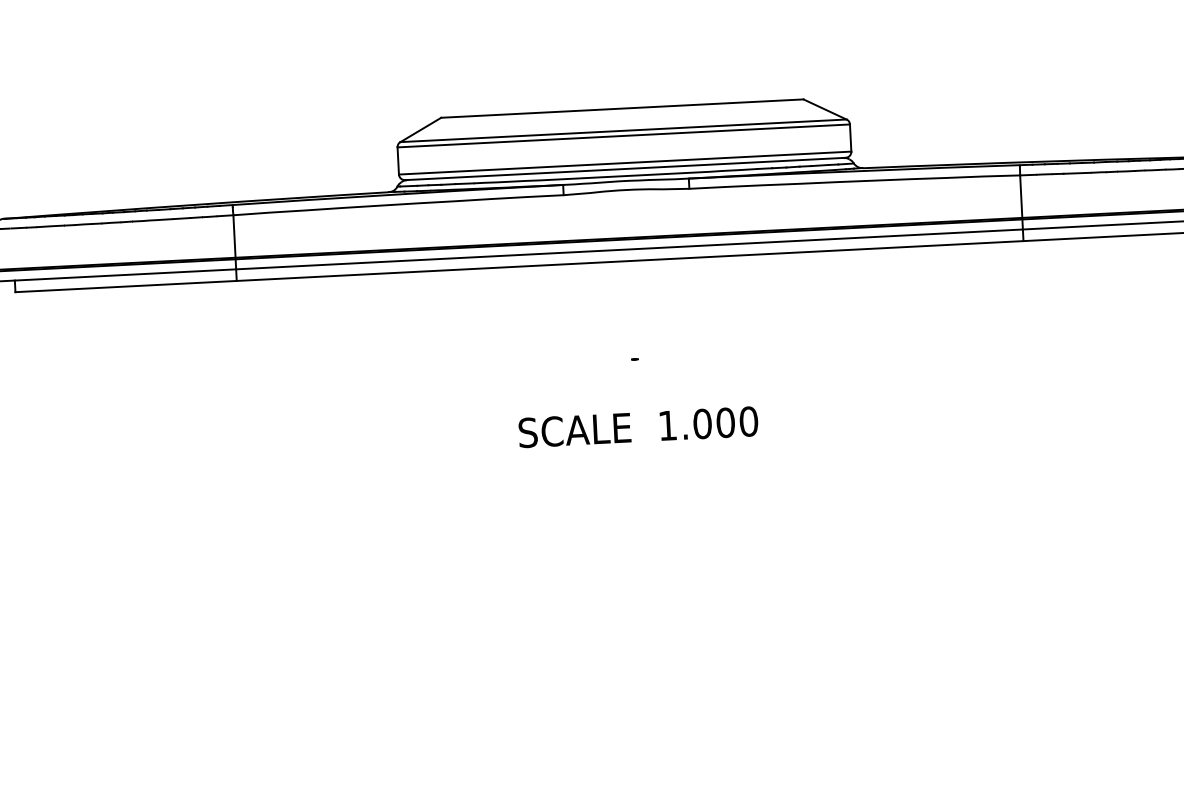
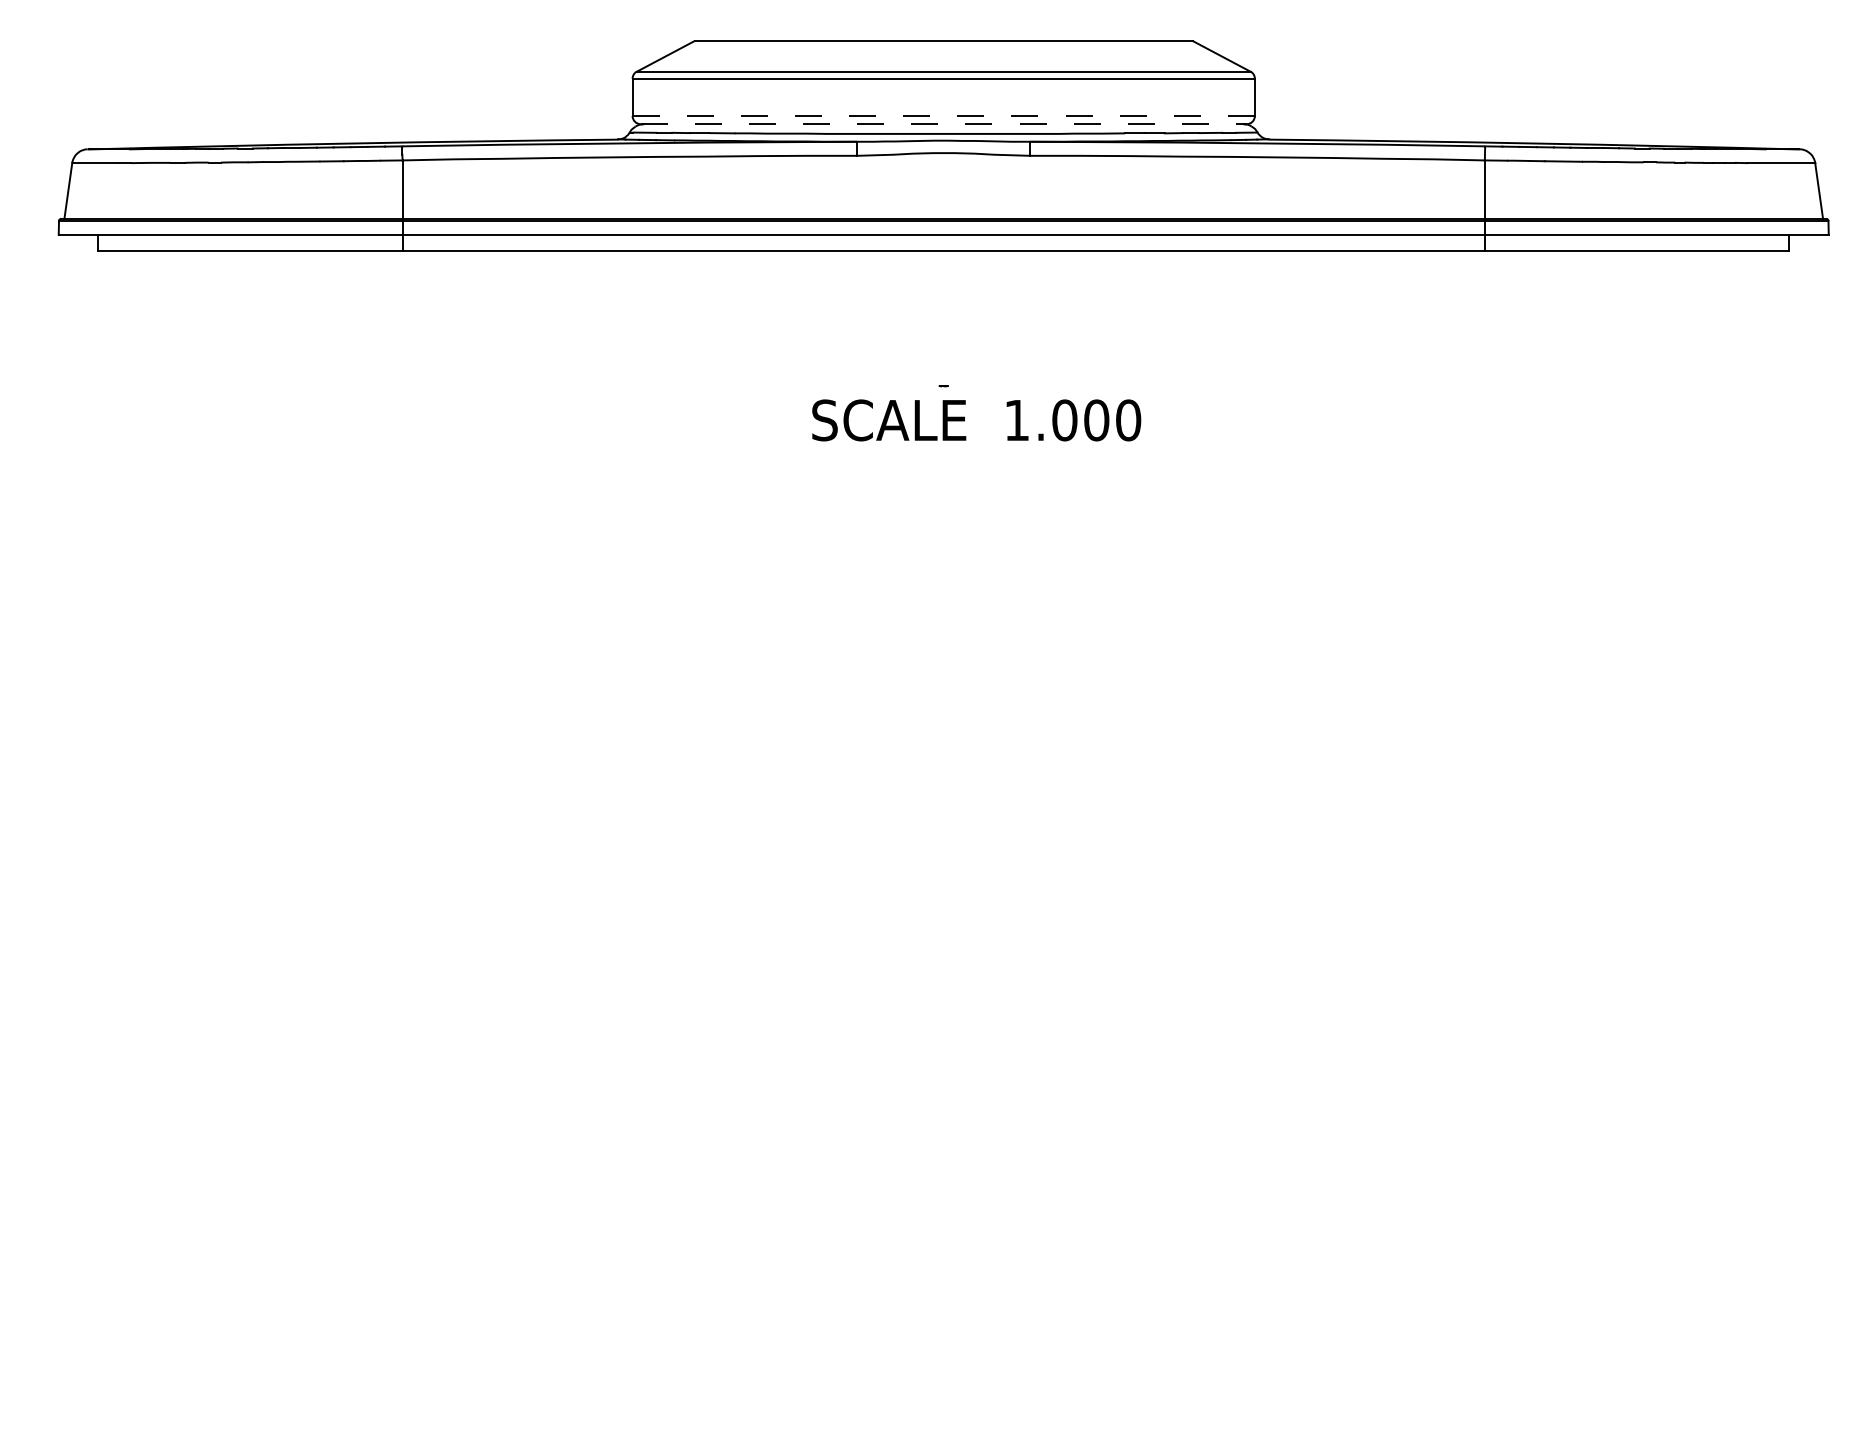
line: (625, 163) -> (944, 116), solid -> dashed
line: (626, 169) -> (944, 124), solid -> dashed
text: (638, 427) -> (976, 420), moved

